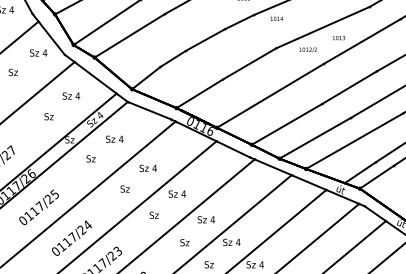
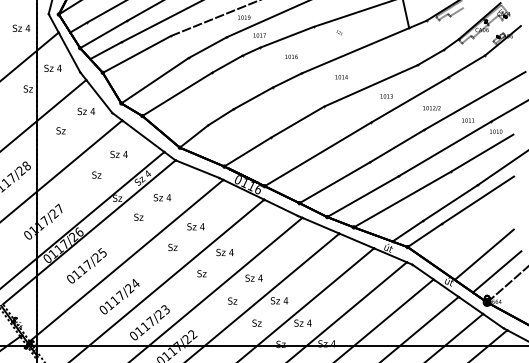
text: (276, 19) -> (341, 77), moved
text: (307, 50) -> (431, 108), moved

